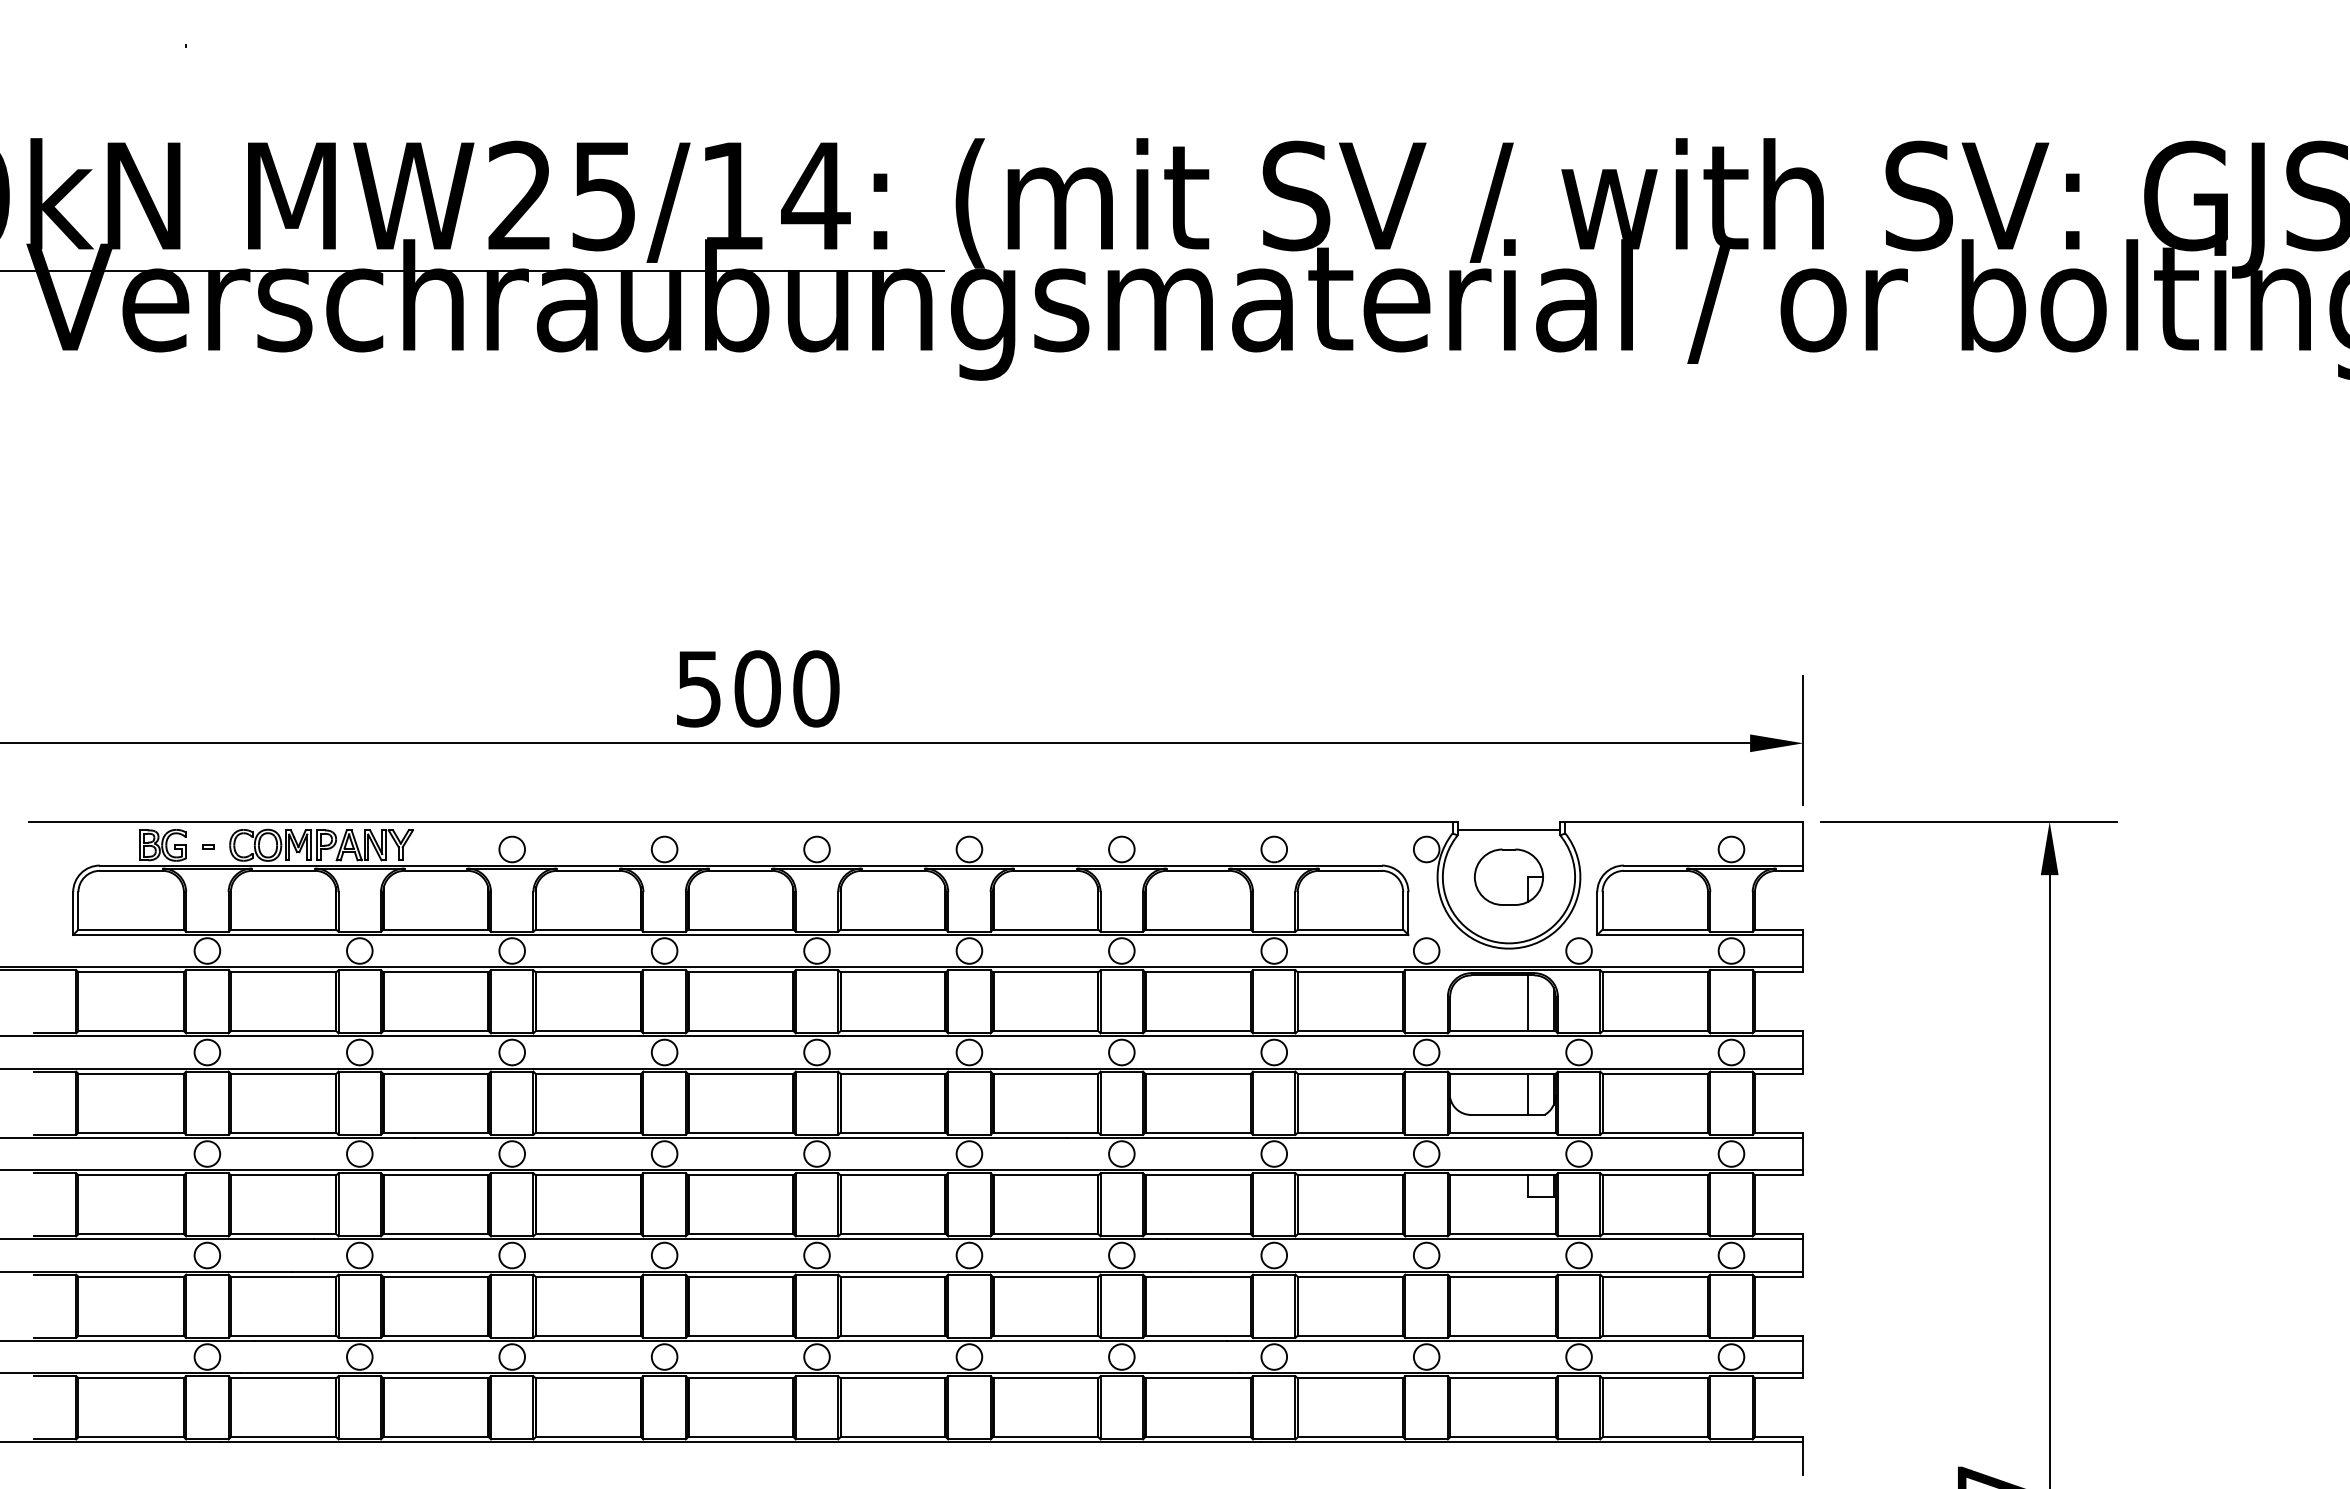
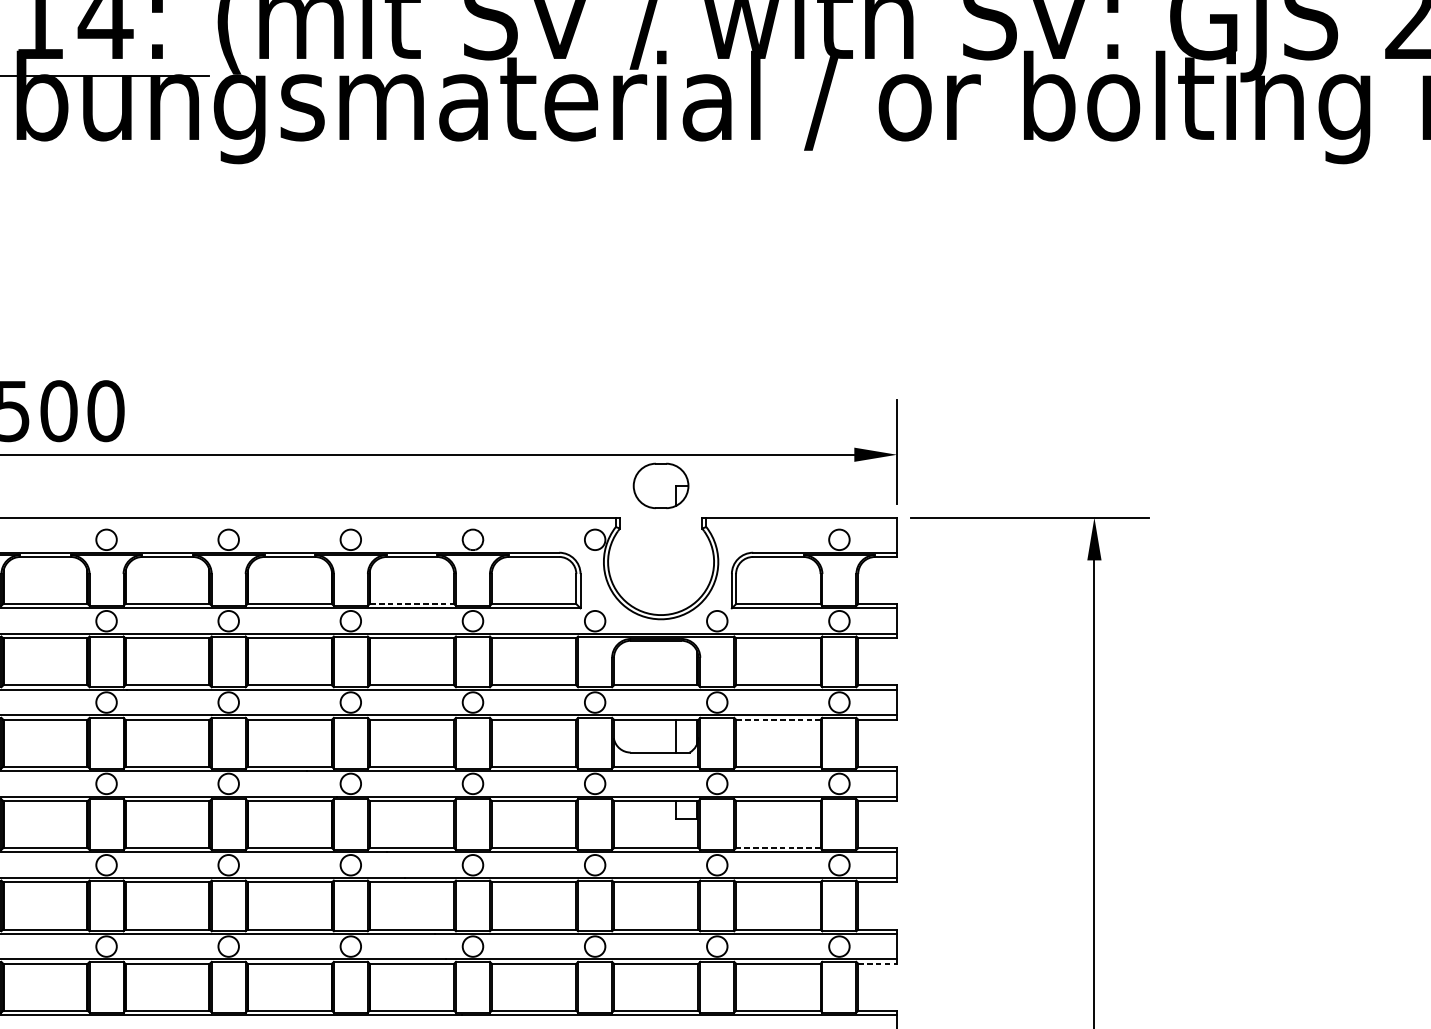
line: (1508, 830) -> (660, 524), removed
part: (1508, 876) -> (660, 485), moved
line: (1198, 929) -> (412, 603), solid -> dashed
line: (1528, 1003) -> (676, 663), removed
line: (1655, 1073) -> (778, 719), solid -> dashed
line: (1655, 1234) -> (778, 848), solid -> dashed
line: (1779, 1378) -> (877, 963), solid -> dashed

